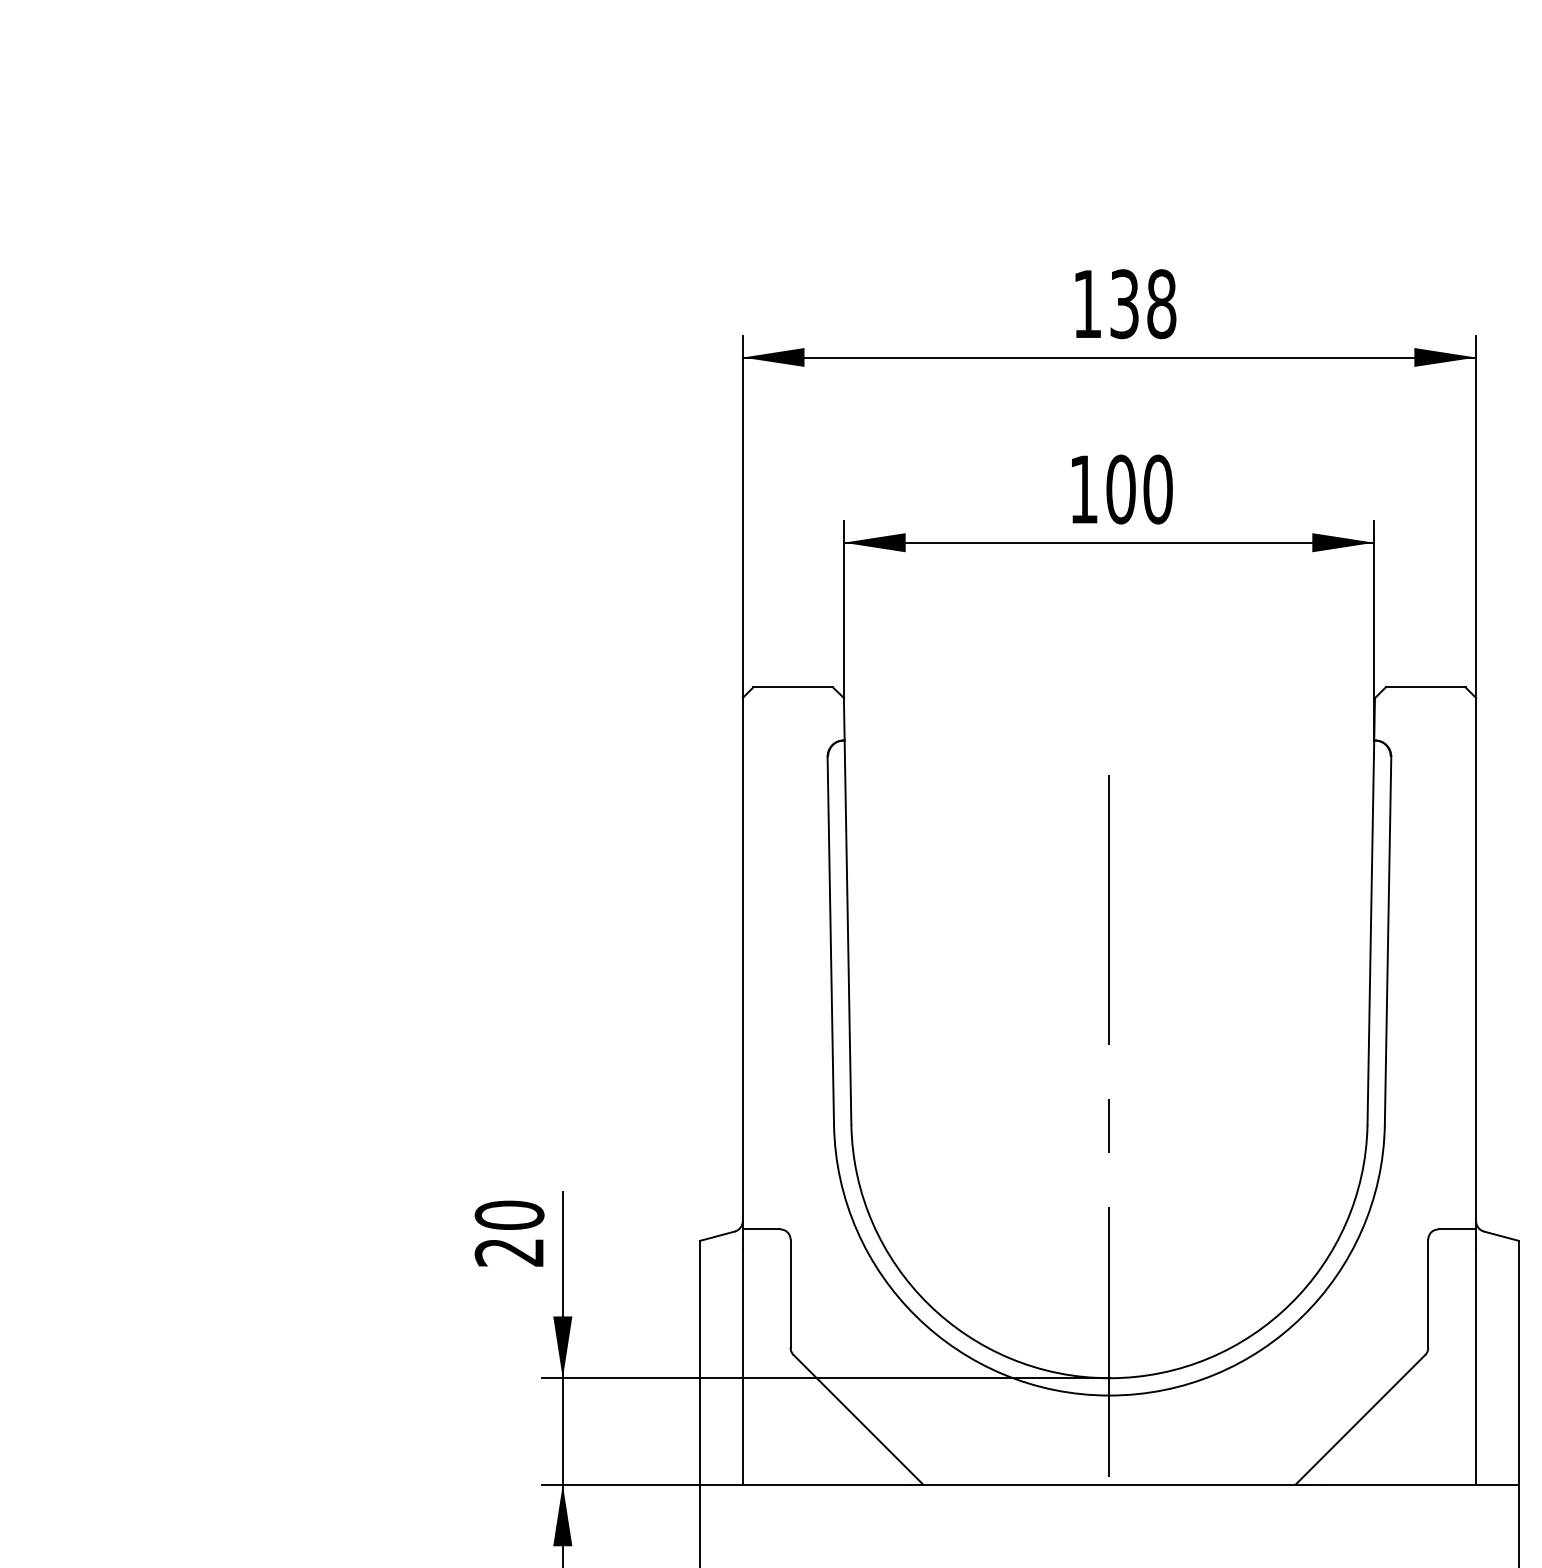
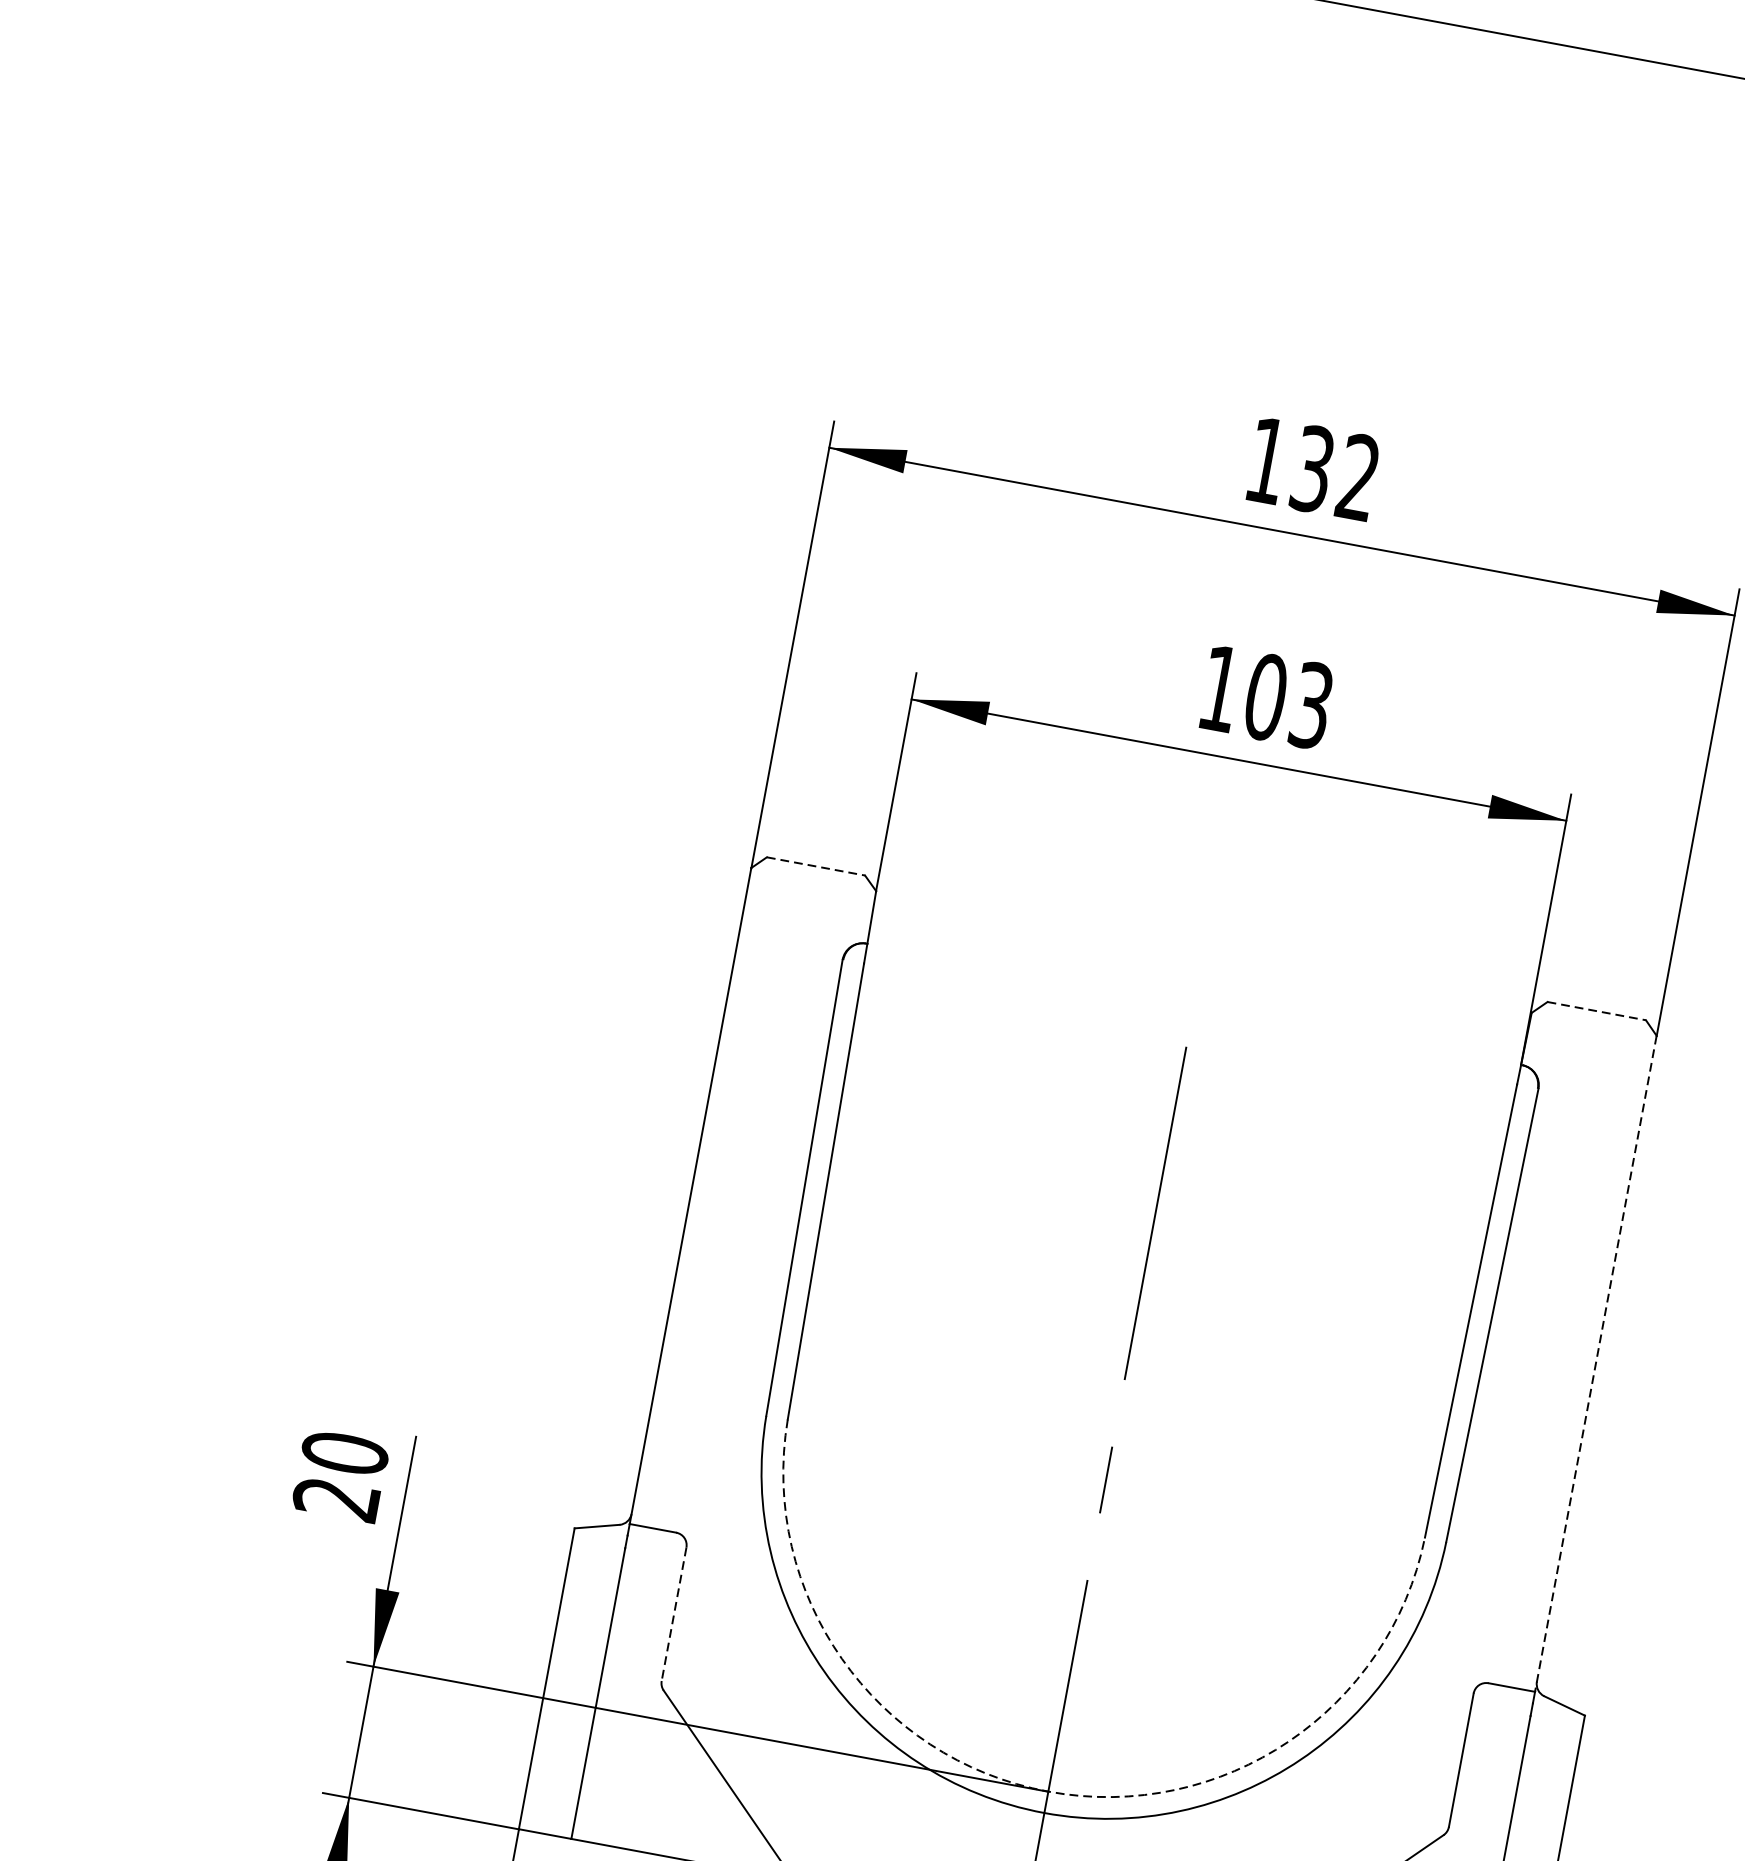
text: (1161, 304) -> (1358, 478), 138 -> 132
text: (1157, 489) -> (1311, 705), 100 -> 103
line: (793, 687) -> (816, 866), solid -> dashed
line: (1425, 687) -> (1596, 1011), solid -> dashed
line: (1476, 963) -> (1596, 1363), solid -> dashed
line: (790, 1294) -> (673, 1615), solid -> dashed
arc: (1109, 1378) -> (1048, 1791), solid -> dashed

